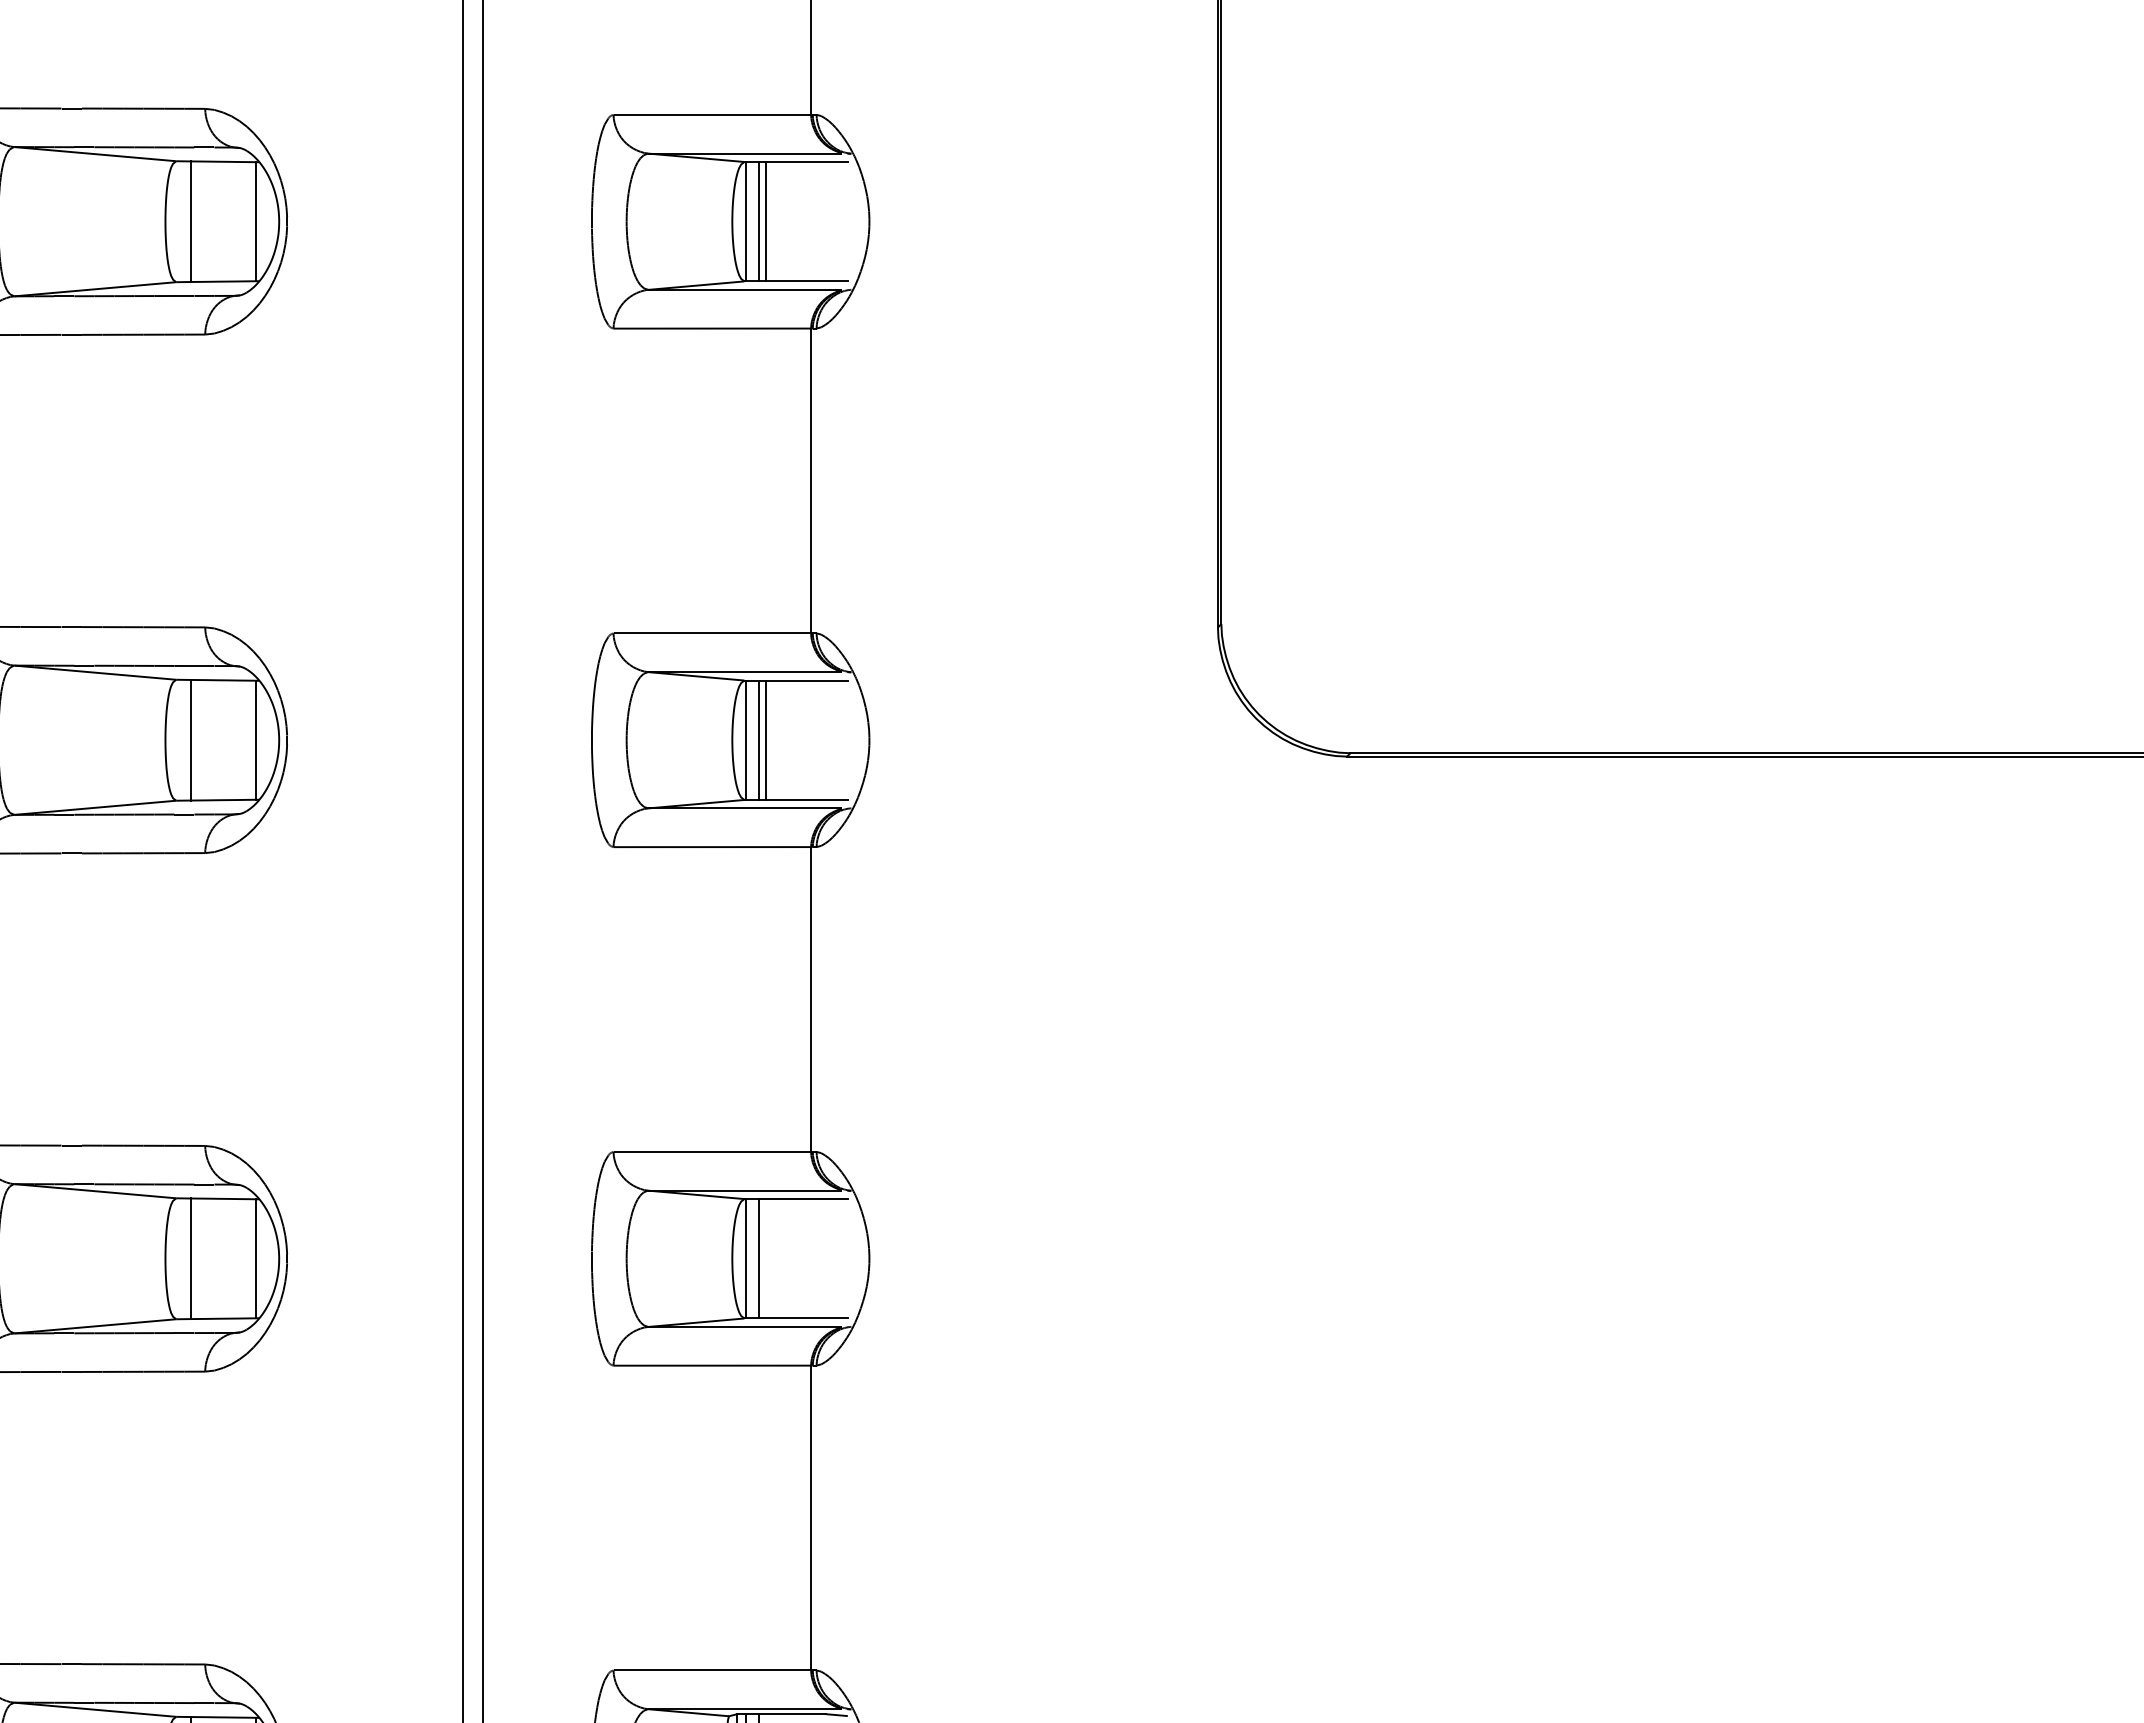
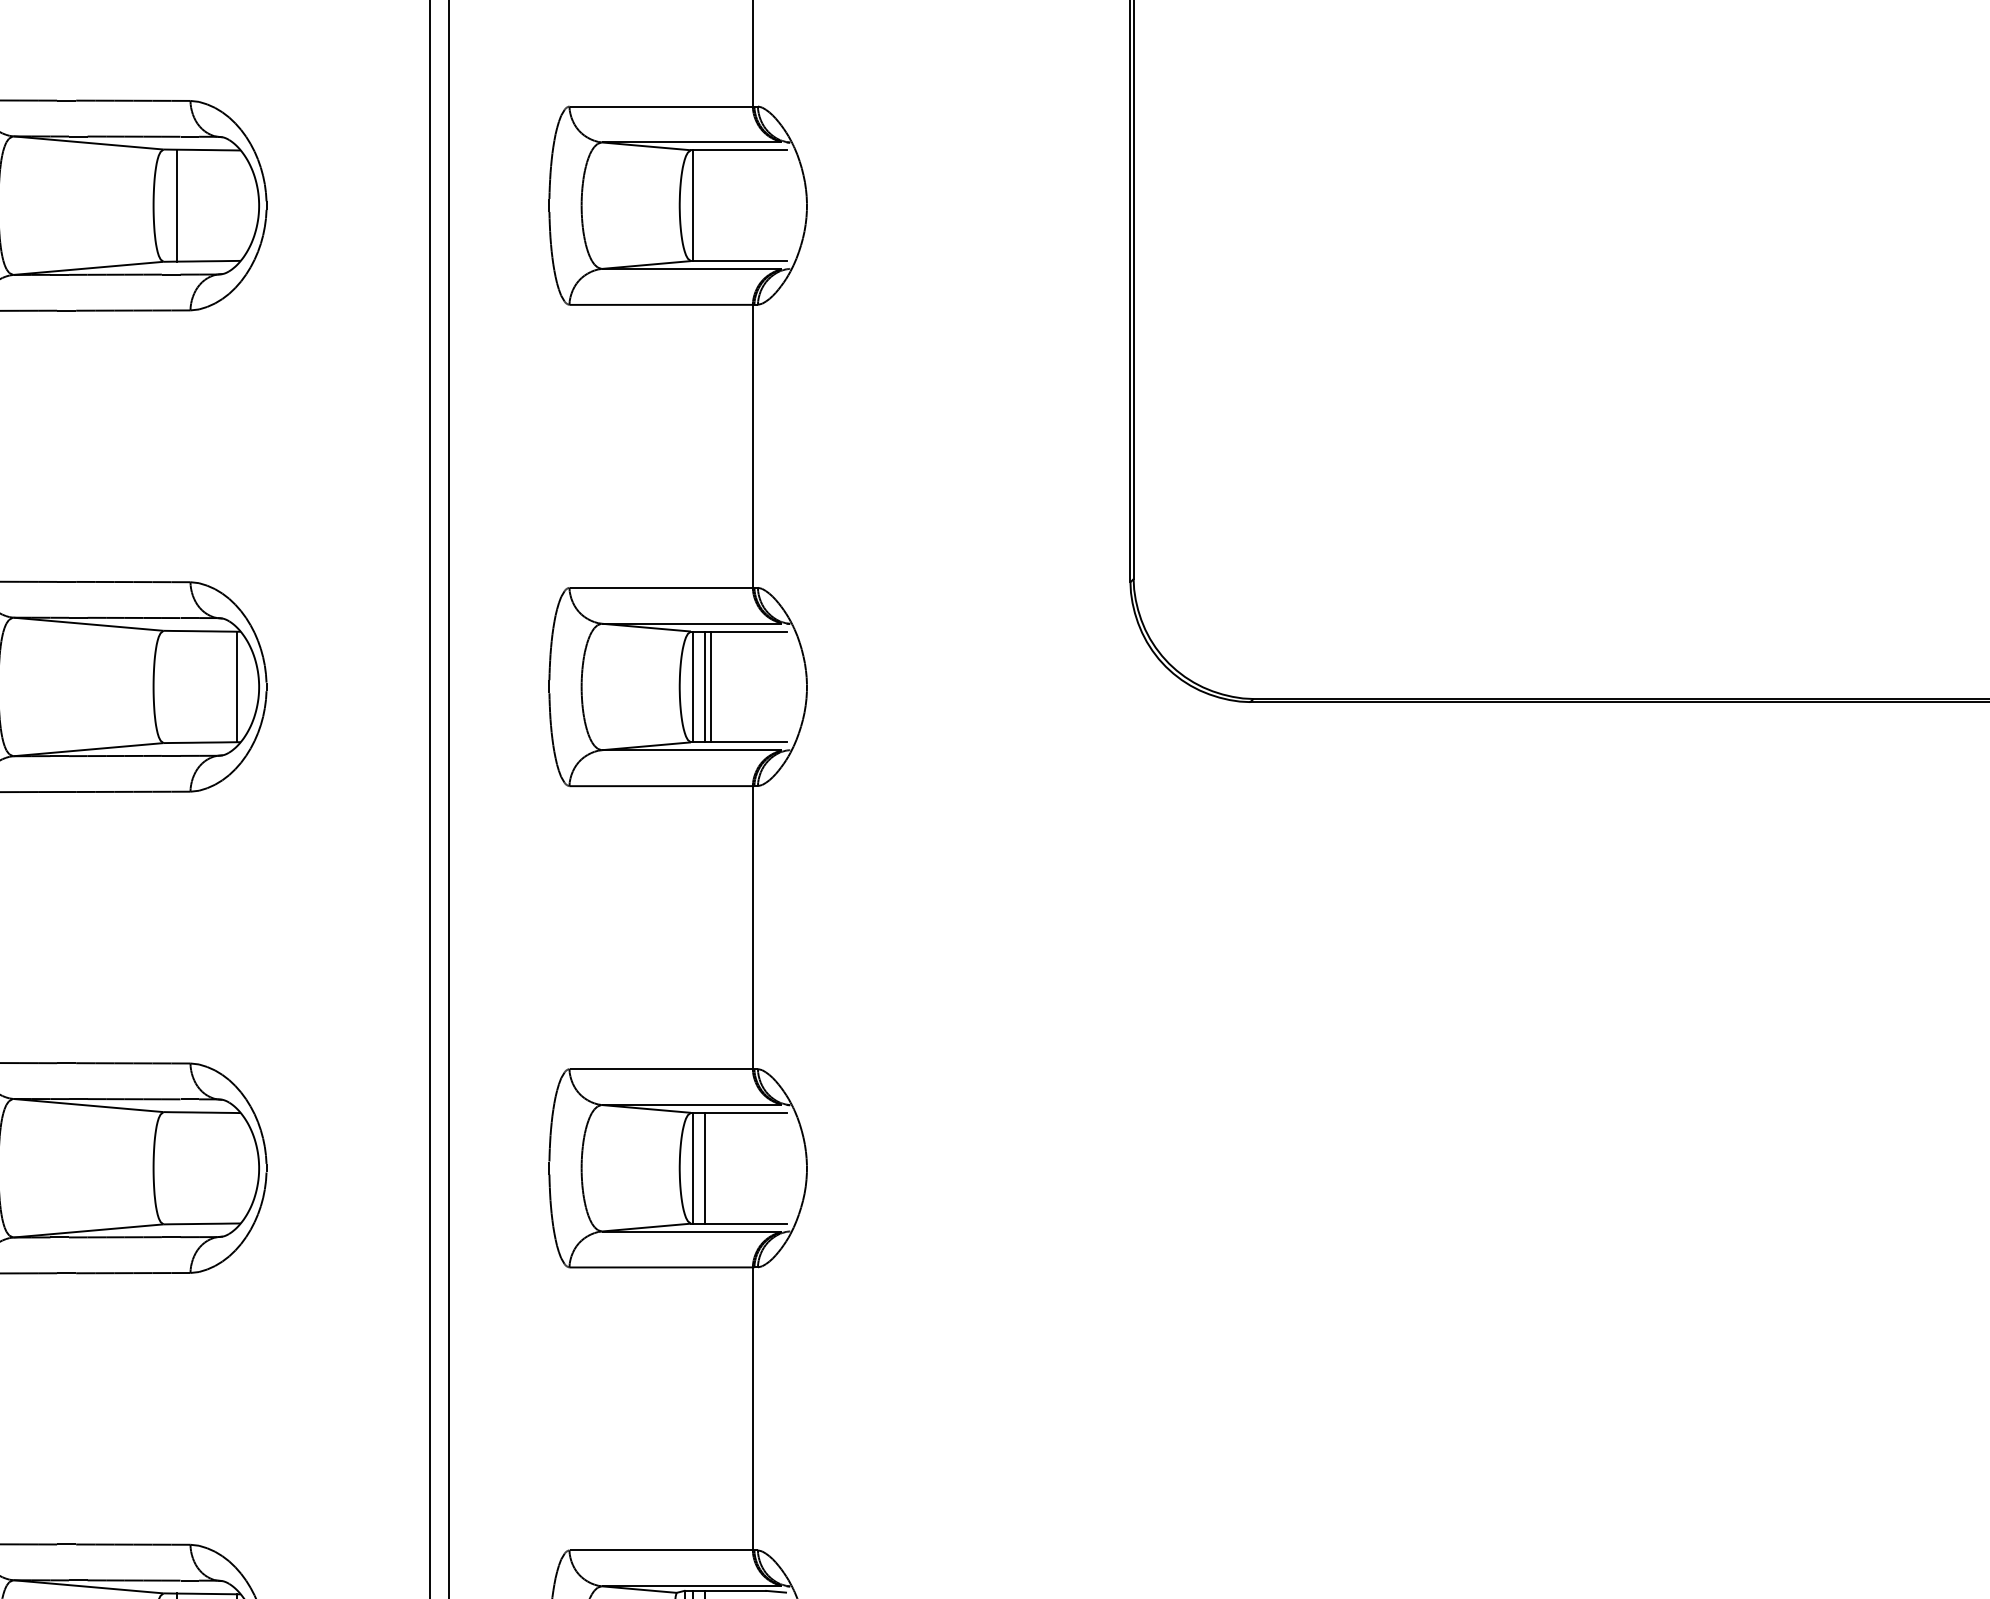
line: (255, 221) -> (237, 205), removed
line: (759, 221) -> (704, 205), removed
line: (765, 221) -> (710, 205), removed
line: (190, 739) -> (176, 686), removed
line: (190, 1259) -> (176, 1168), removed
line: (255, 1259) -> (237, 1168), removed

